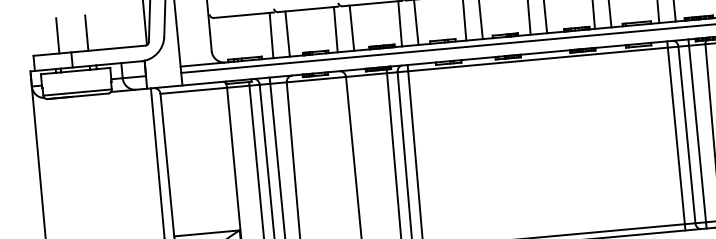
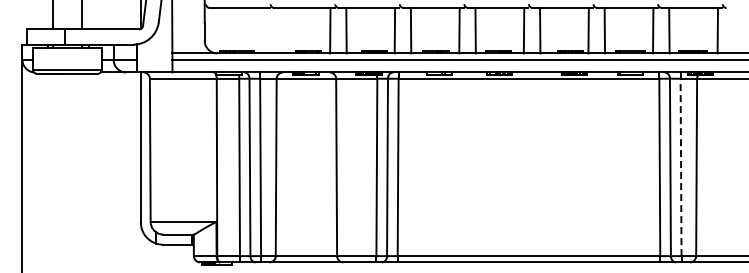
line: (287, 33) -> (281, 30), removed
line: (271, 35) -> (265, 30), removed
line: (697, 134) -> (681, 167), solid -> dashed

